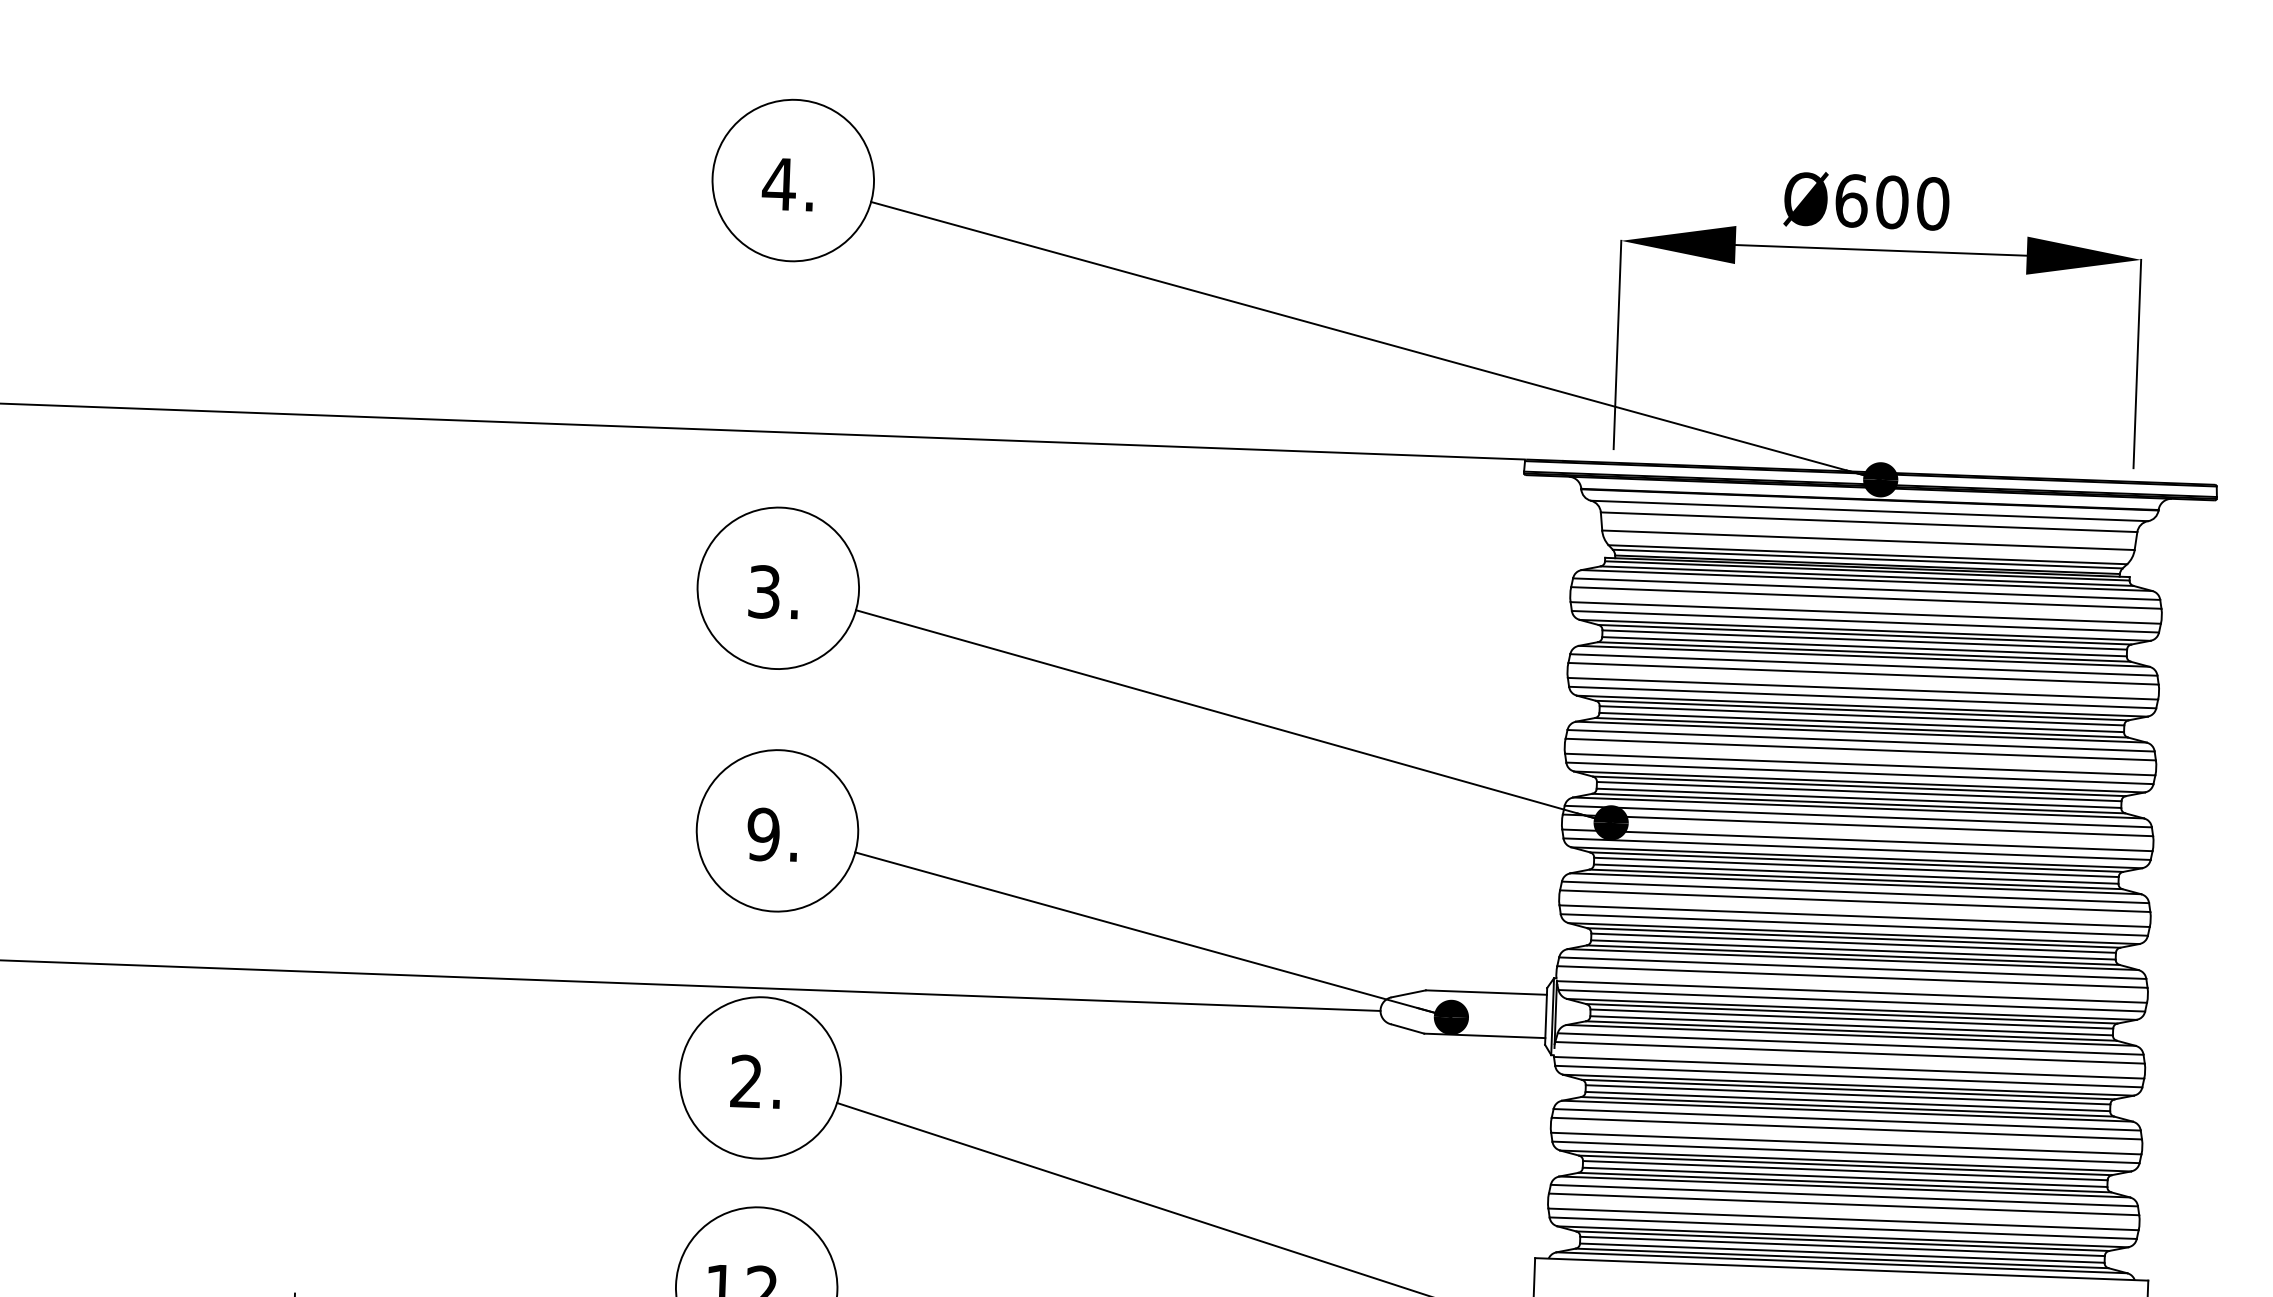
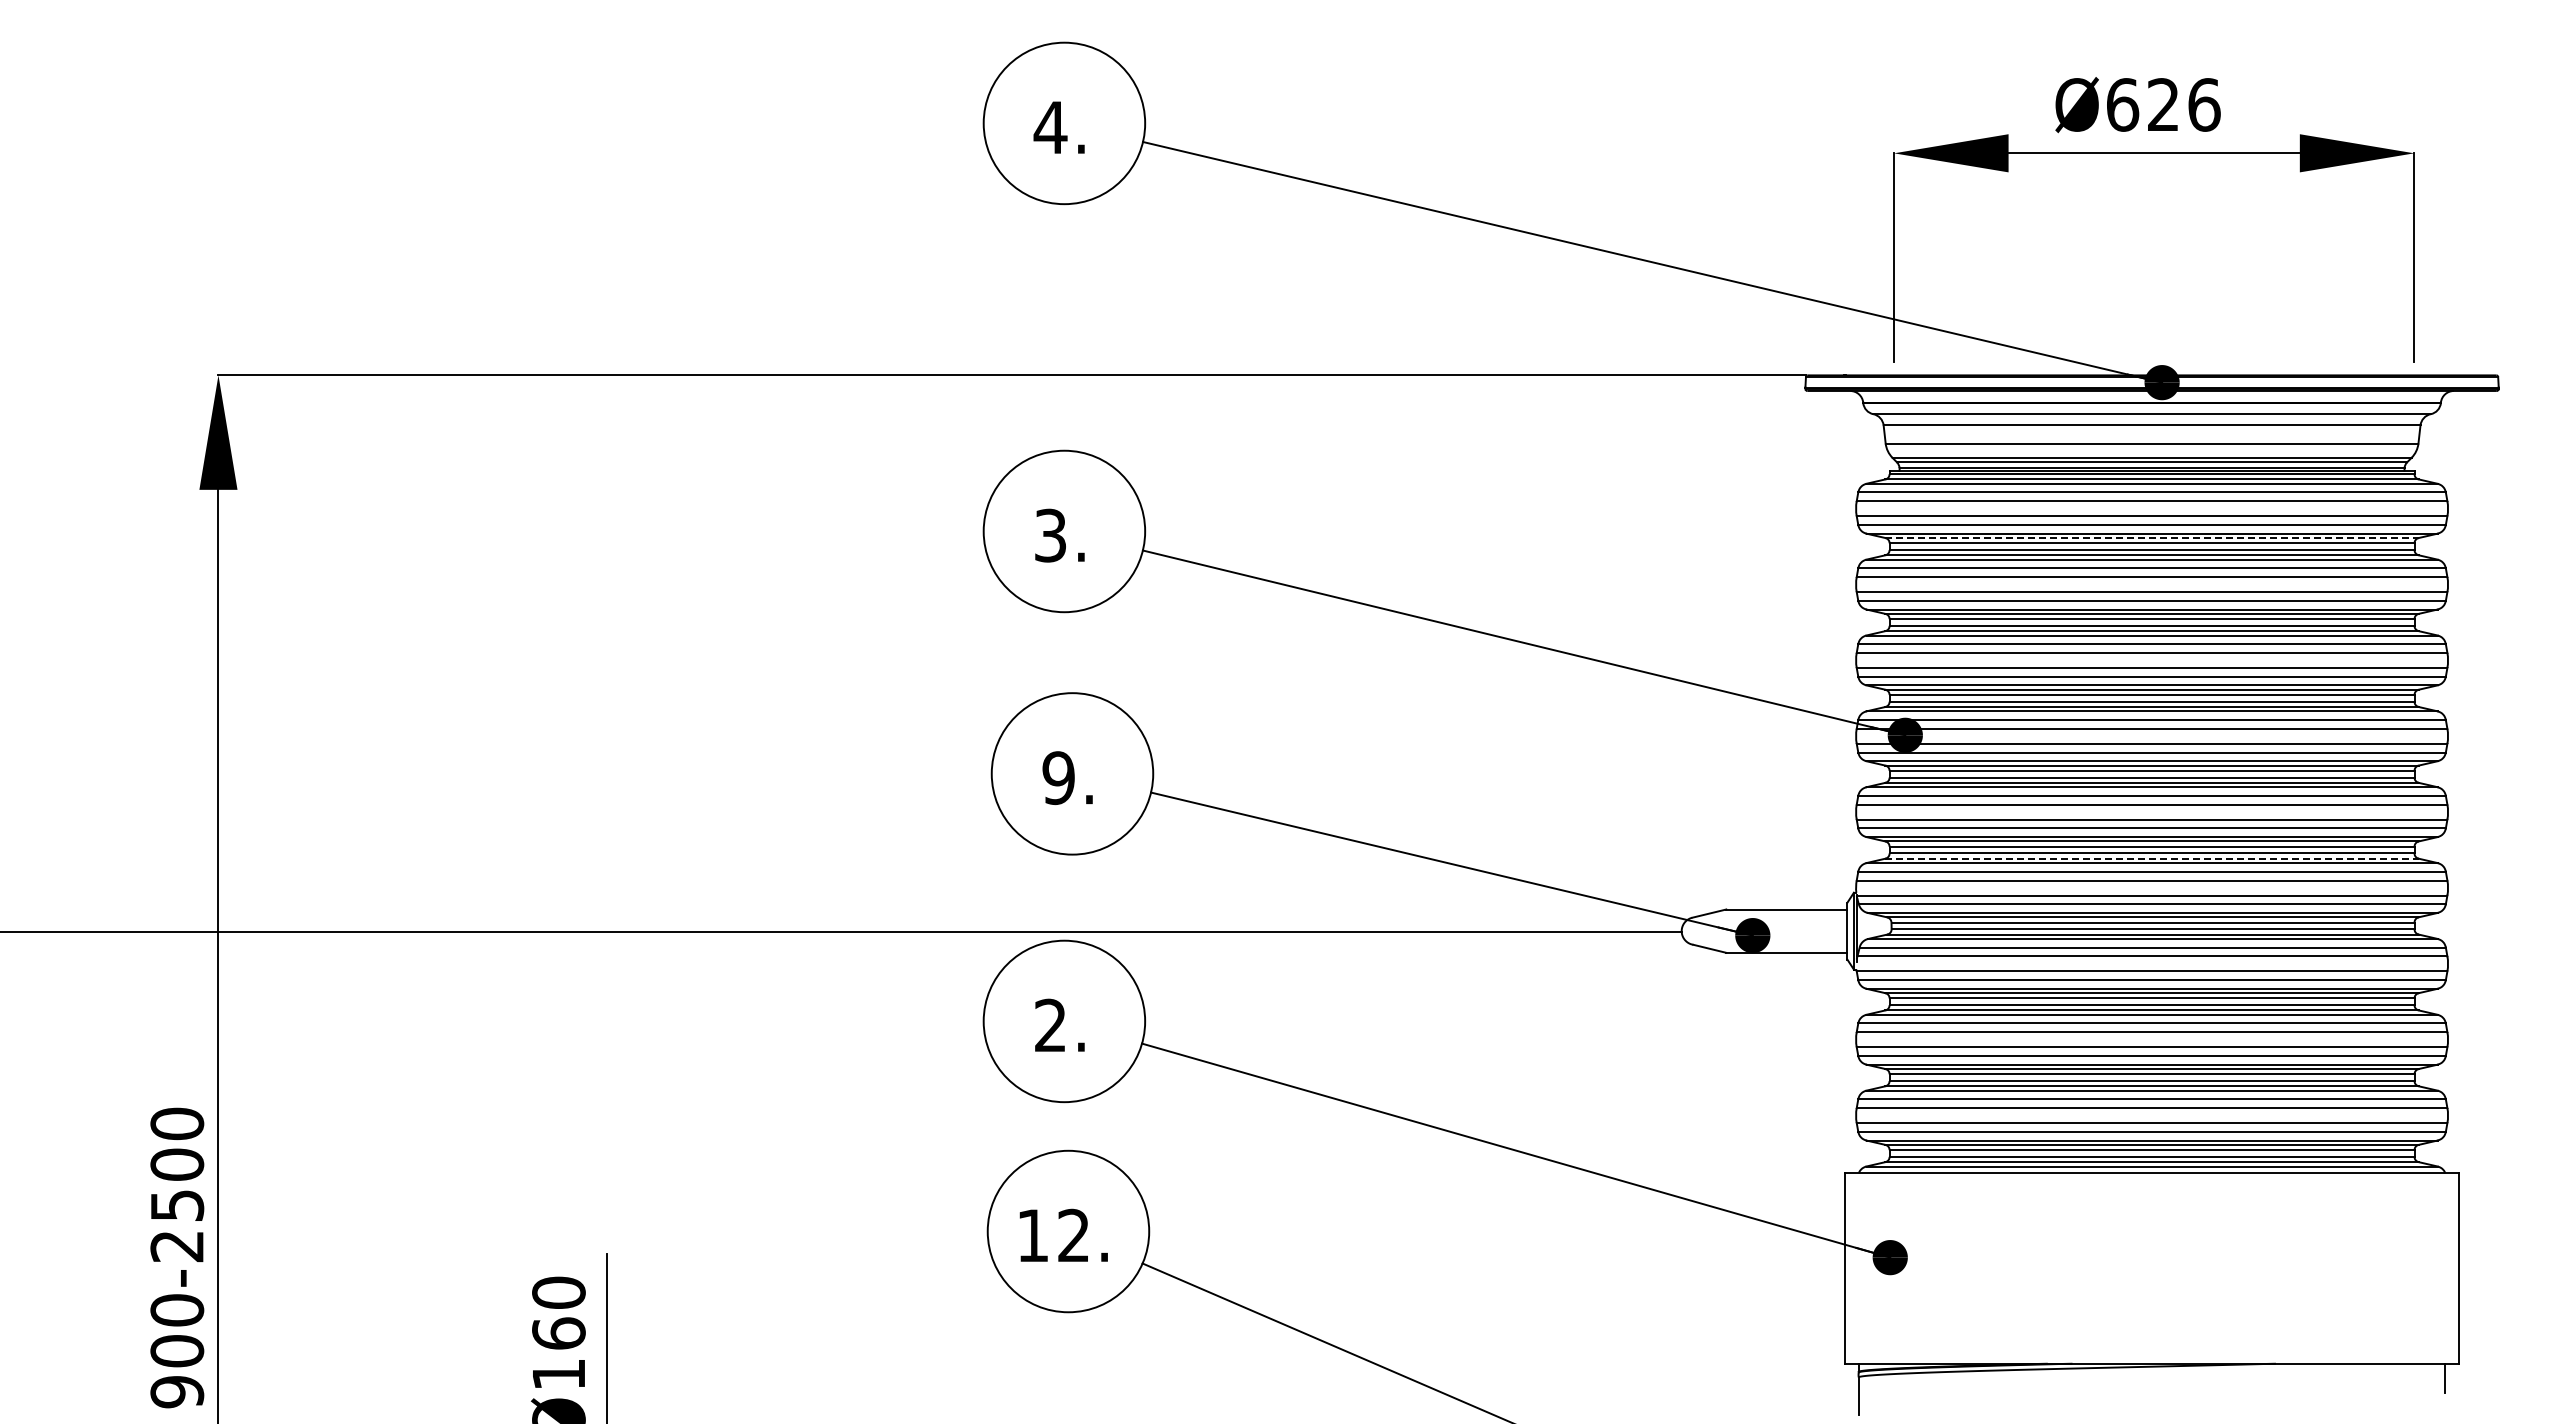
text: (1912, 202) -> (2183, 104), Ø600 -> Ø626
line: (1865, 635) -> (2152, 538), solid -> dashed
line: (1853, 955) -> (2152, 858), solid -> dashed

